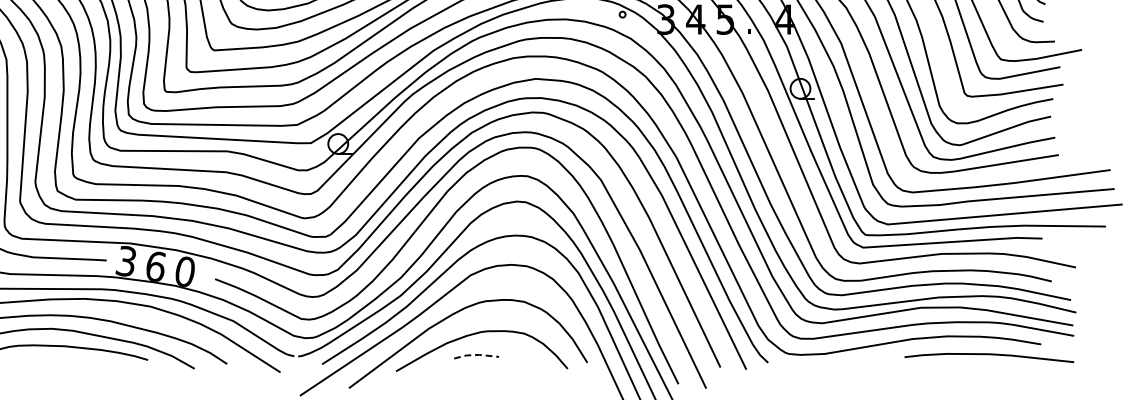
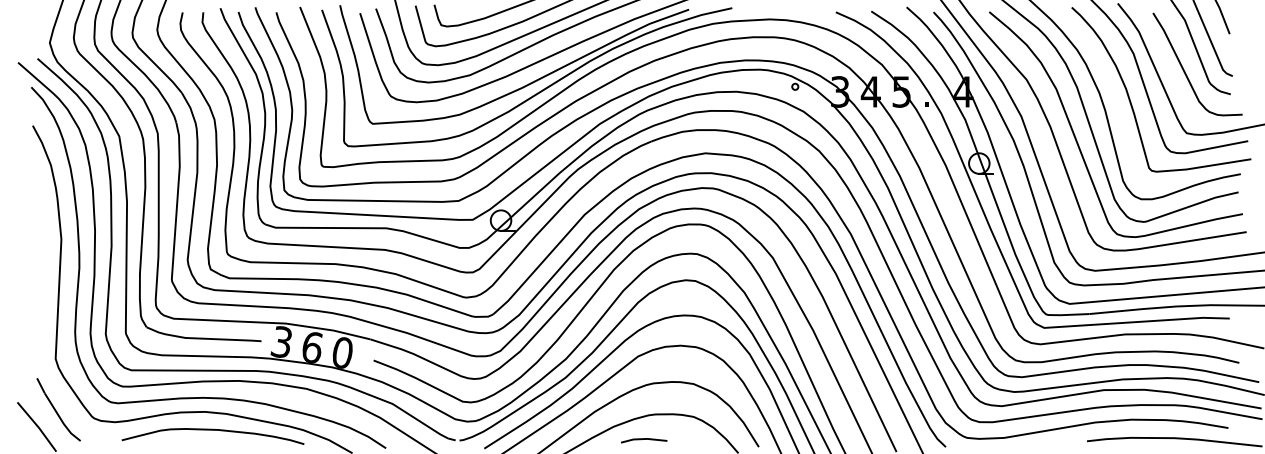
line: (476, 355) -> (644, 439), dashed -> solid

